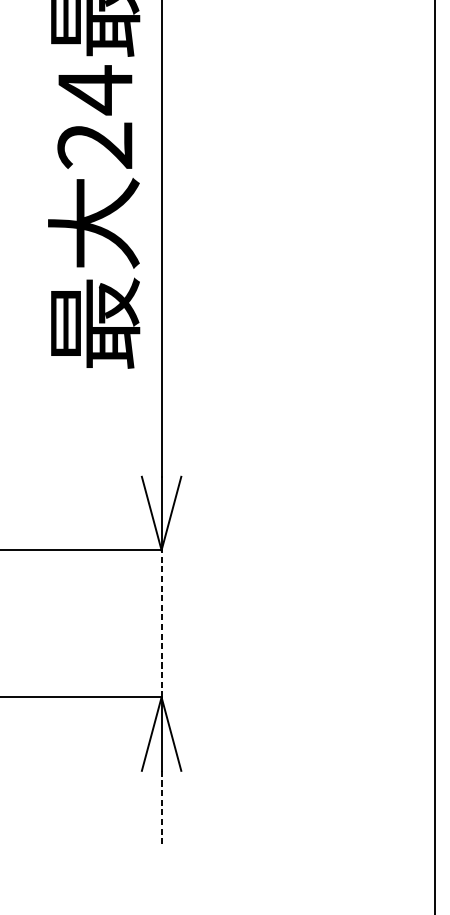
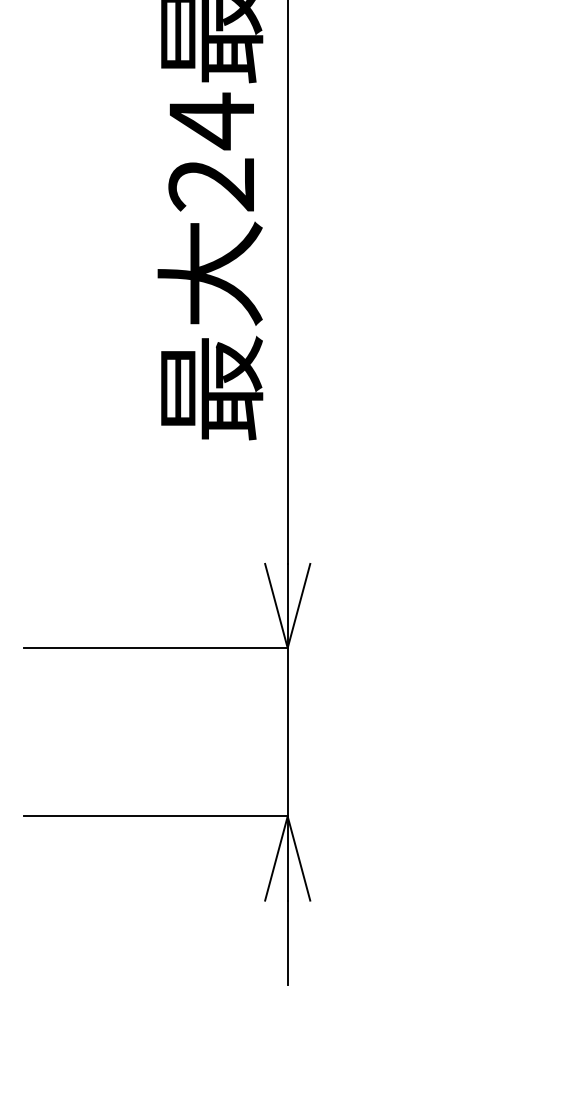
line: (161, 623) -> (287, 731), dashed -> solid
line: (161, 808) -> (287, 943), dashed -> solid

